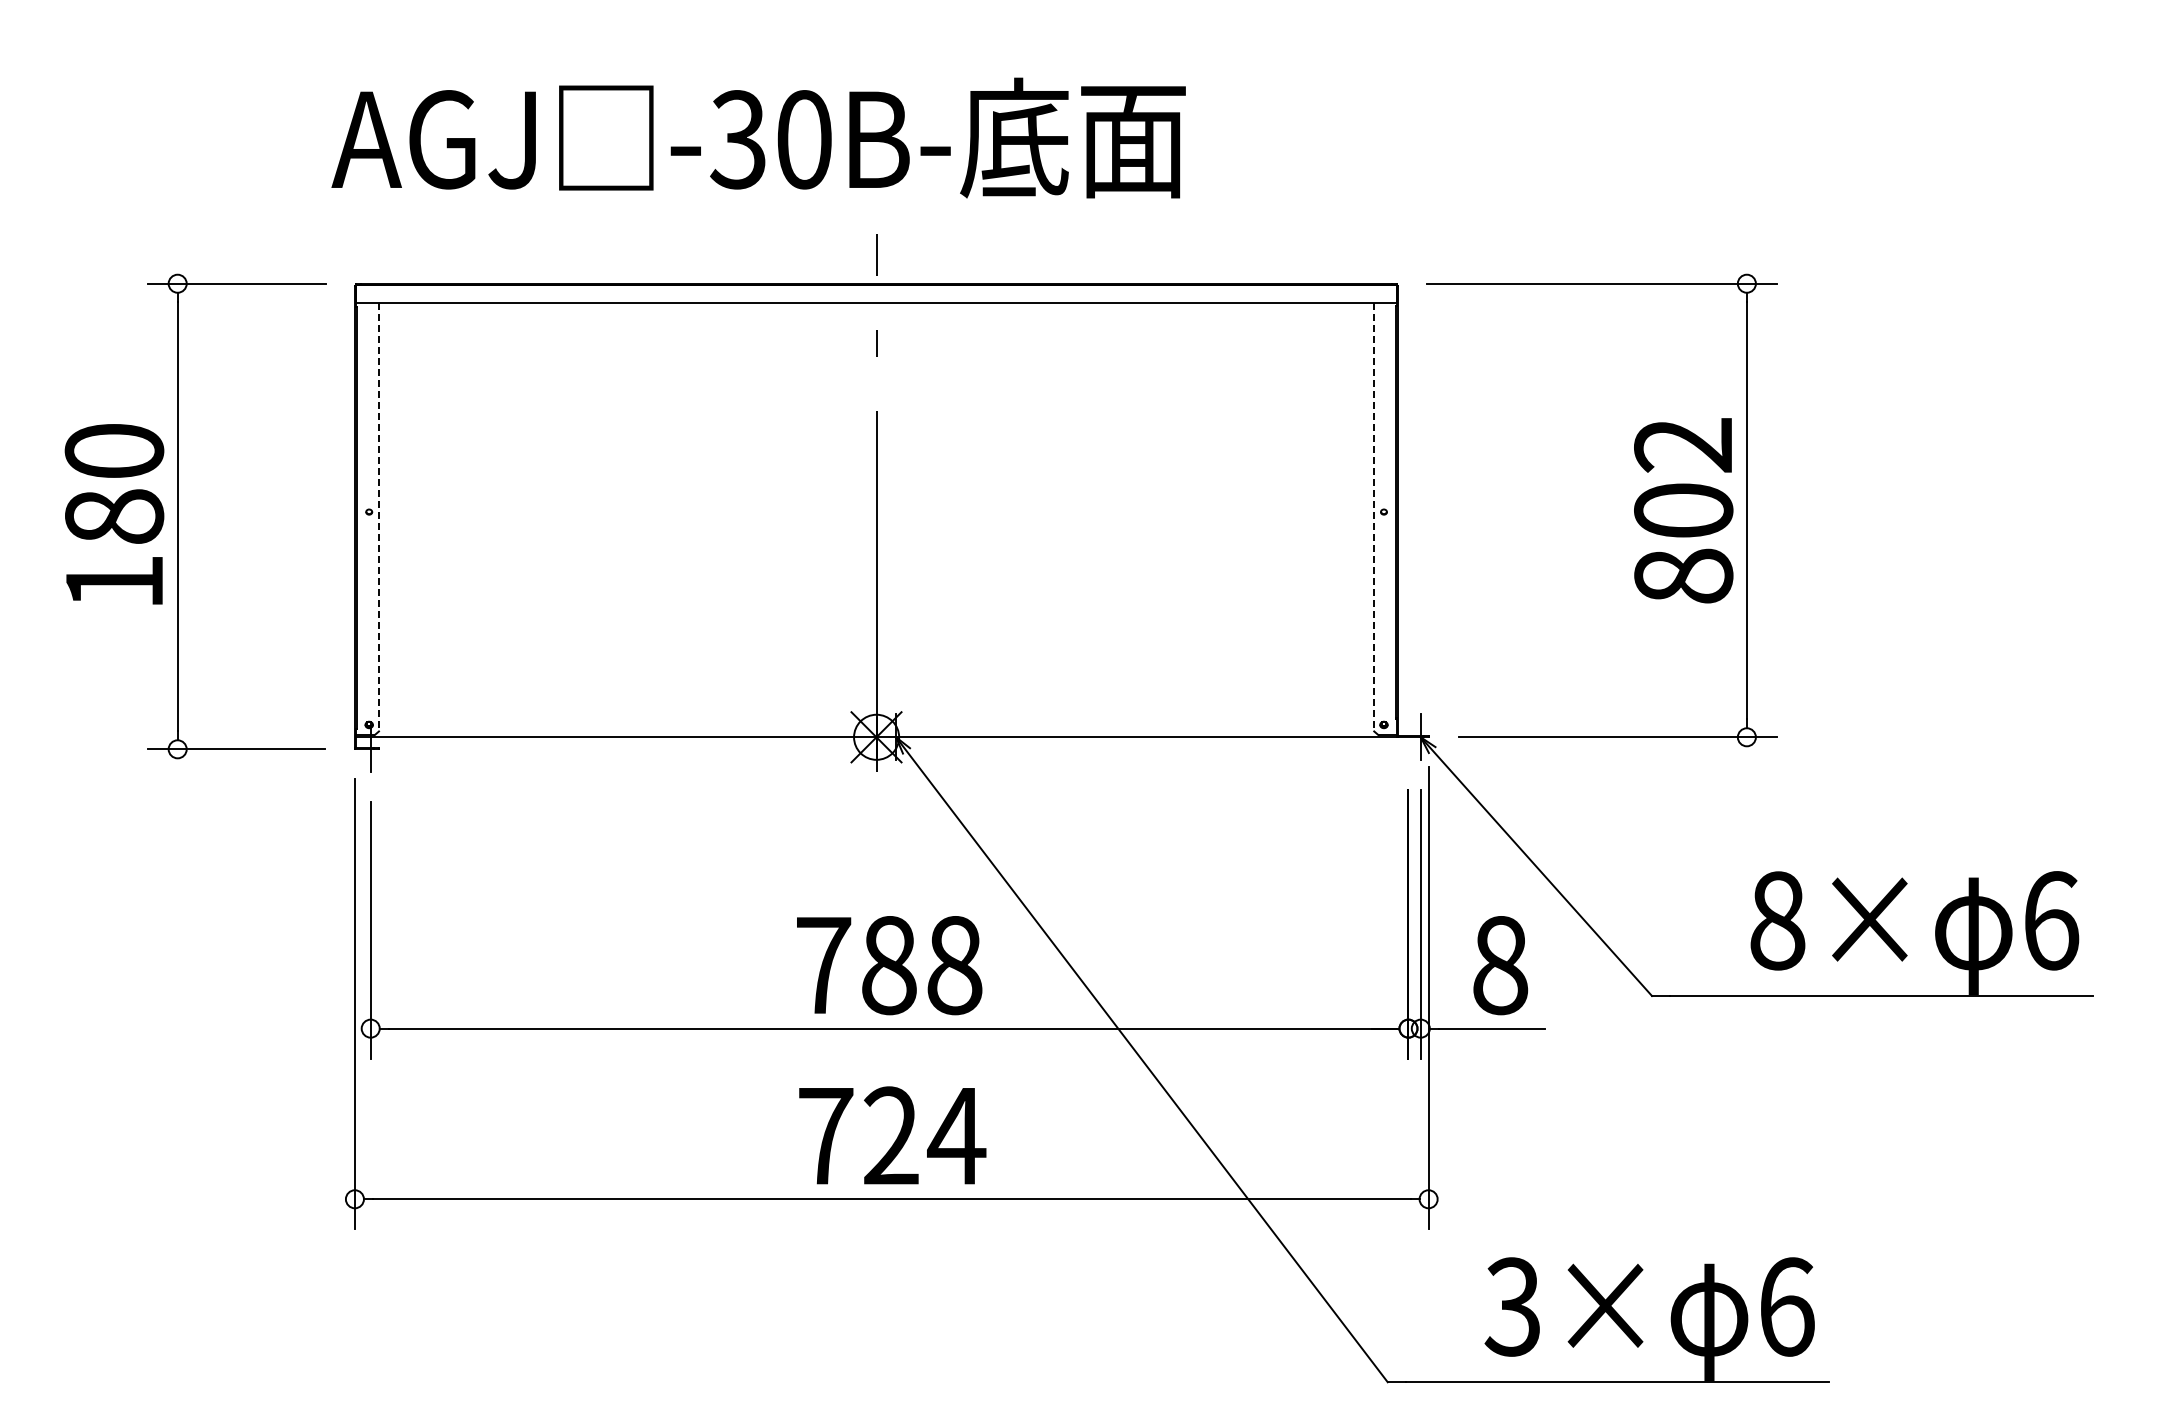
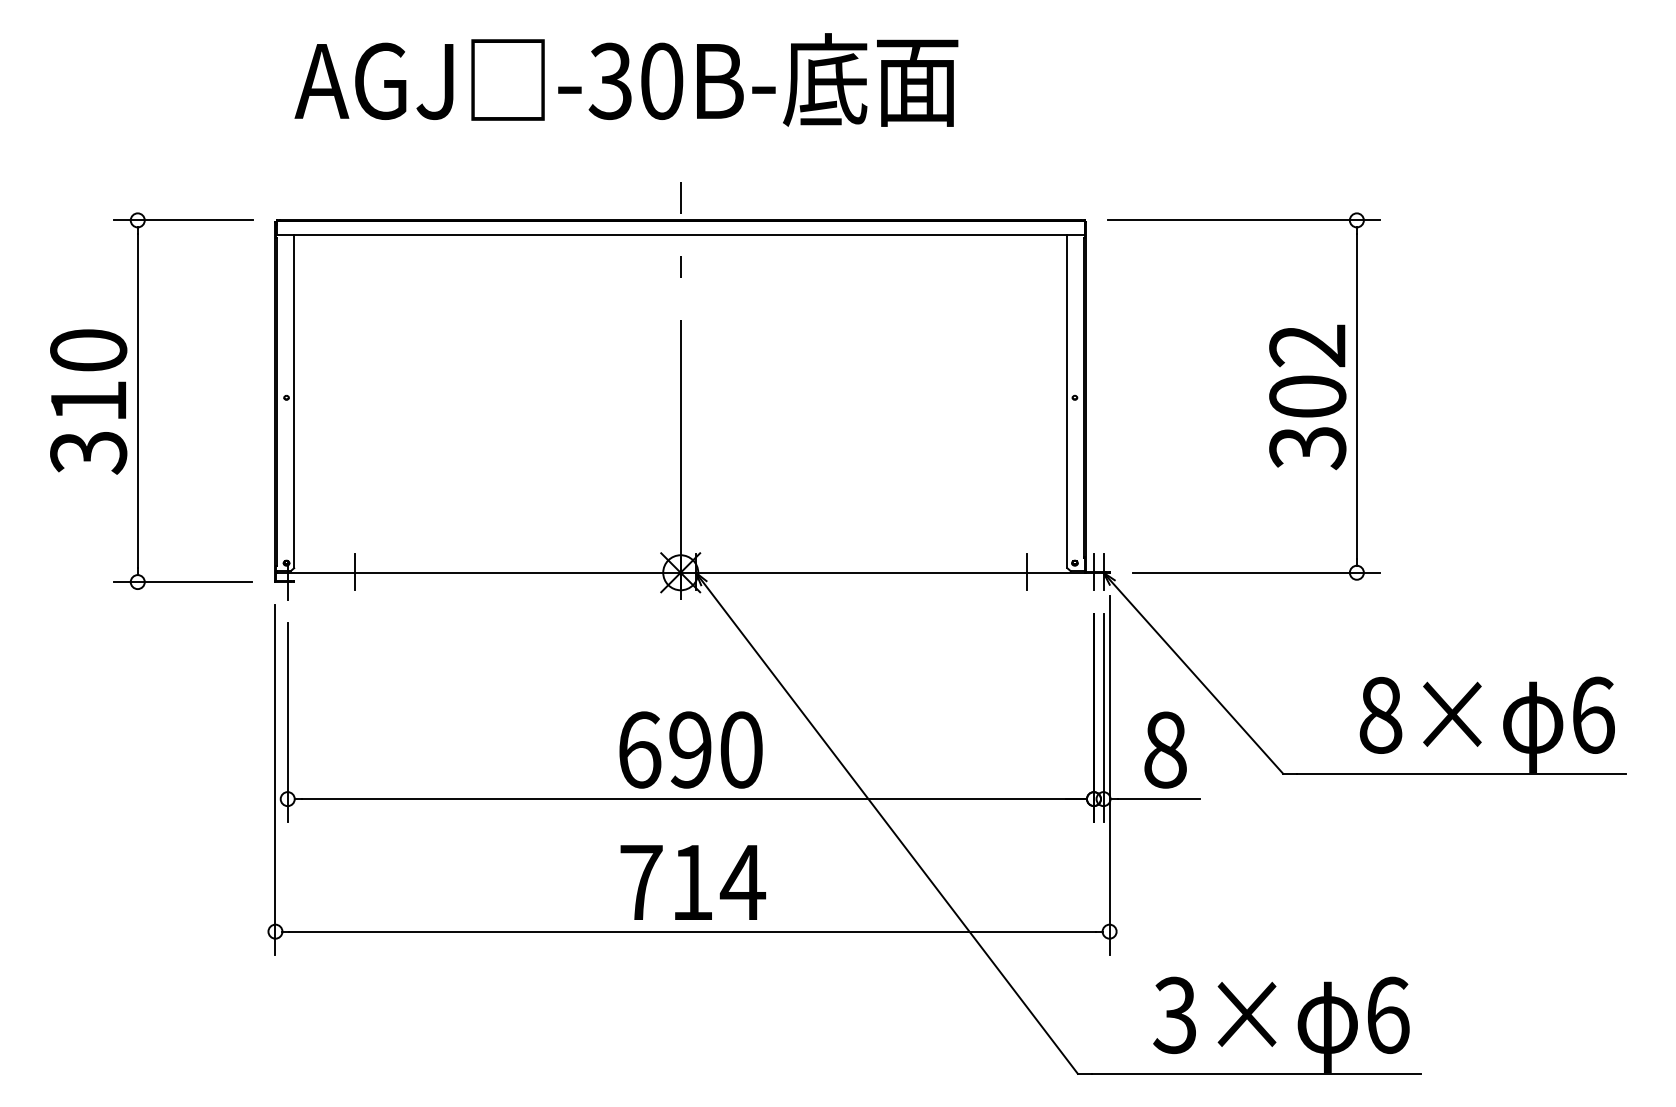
text: (758, 137) -> (626, 79), moved
line: (378, 517) -> (293, 402), dashed -> solid
line: (1374, 517) -> (1067, 402), dashed -> solid
text: (114, 550) -> (88, 427), 180 -> 310
text: (1683, 576) -> (1307, 447), 802 -> 302
line: (457, 736) -> (355, 572), added
line: (1322, 736) -> (1027, 572), added
line: (1408, 736) -> (1093, 572), added
text: (889, 965) -> (690, 750), 788 -> 690
text: (891, 1135) -> (692, 882), 724 -> 714

